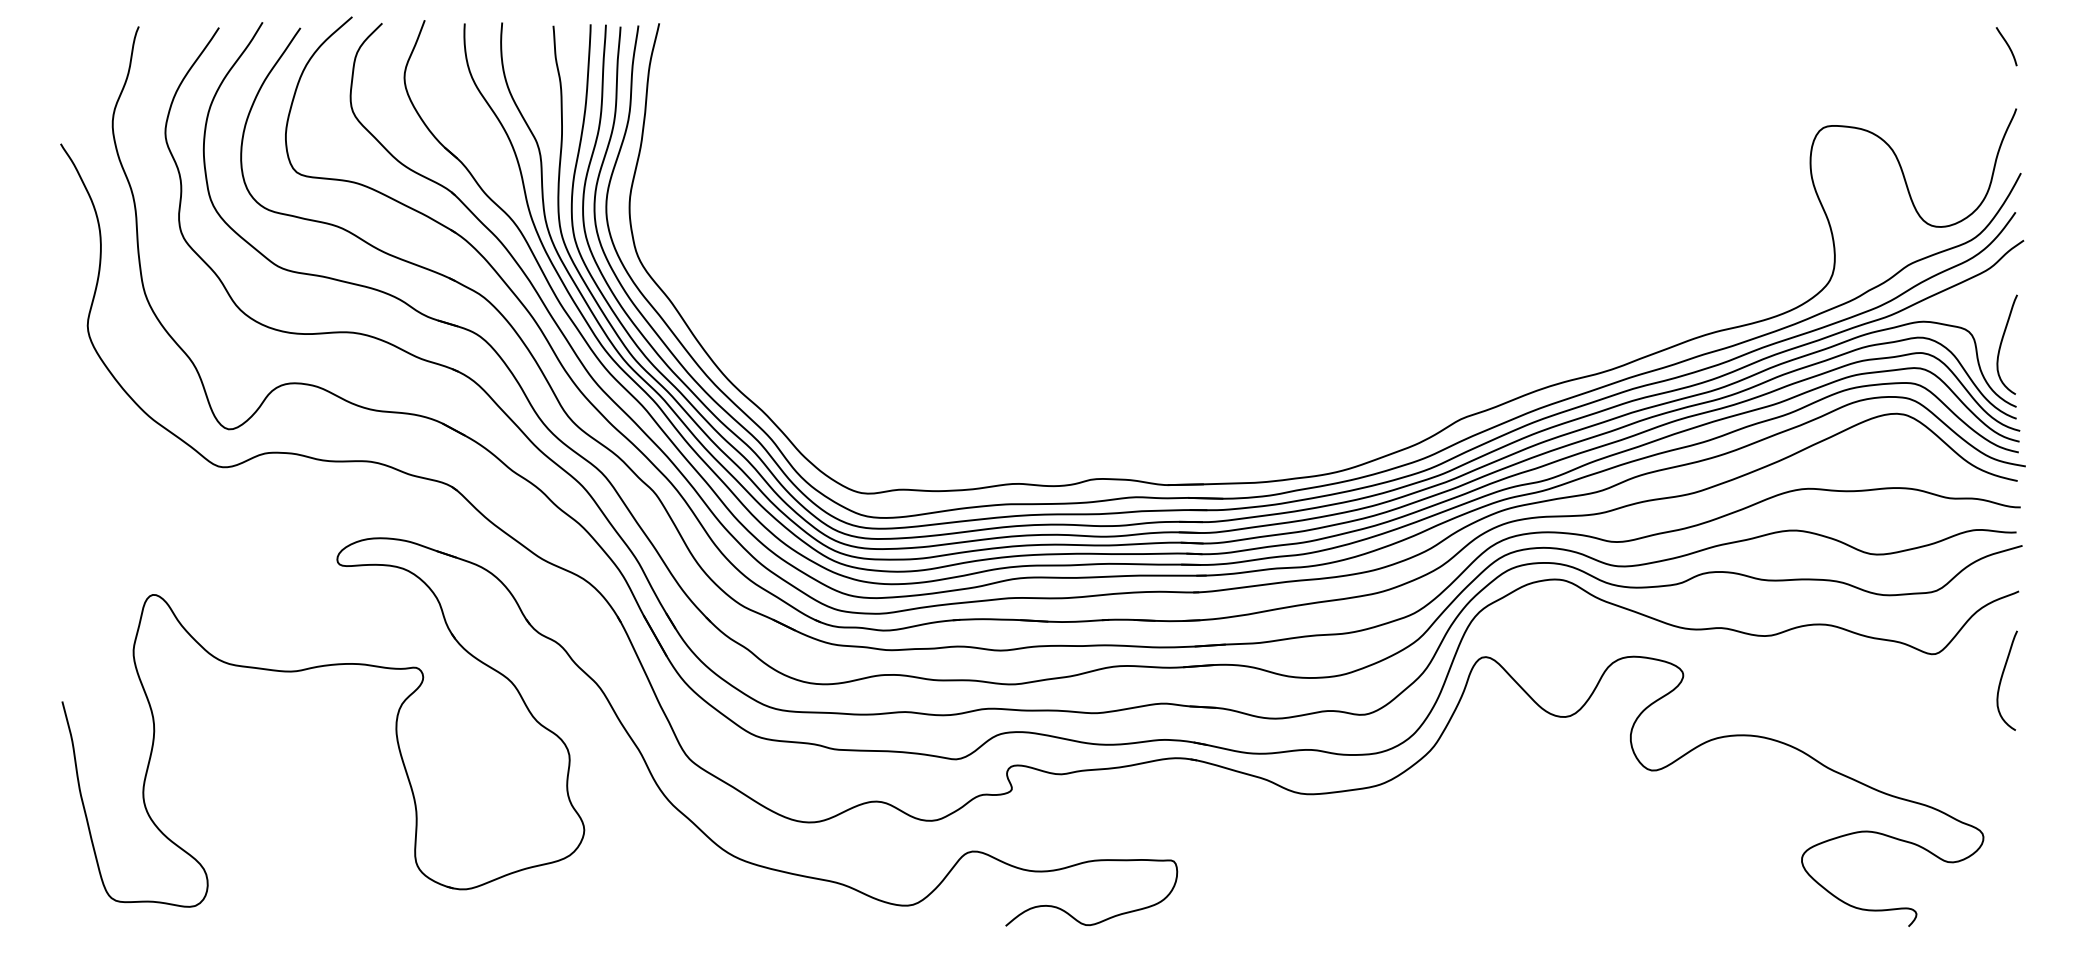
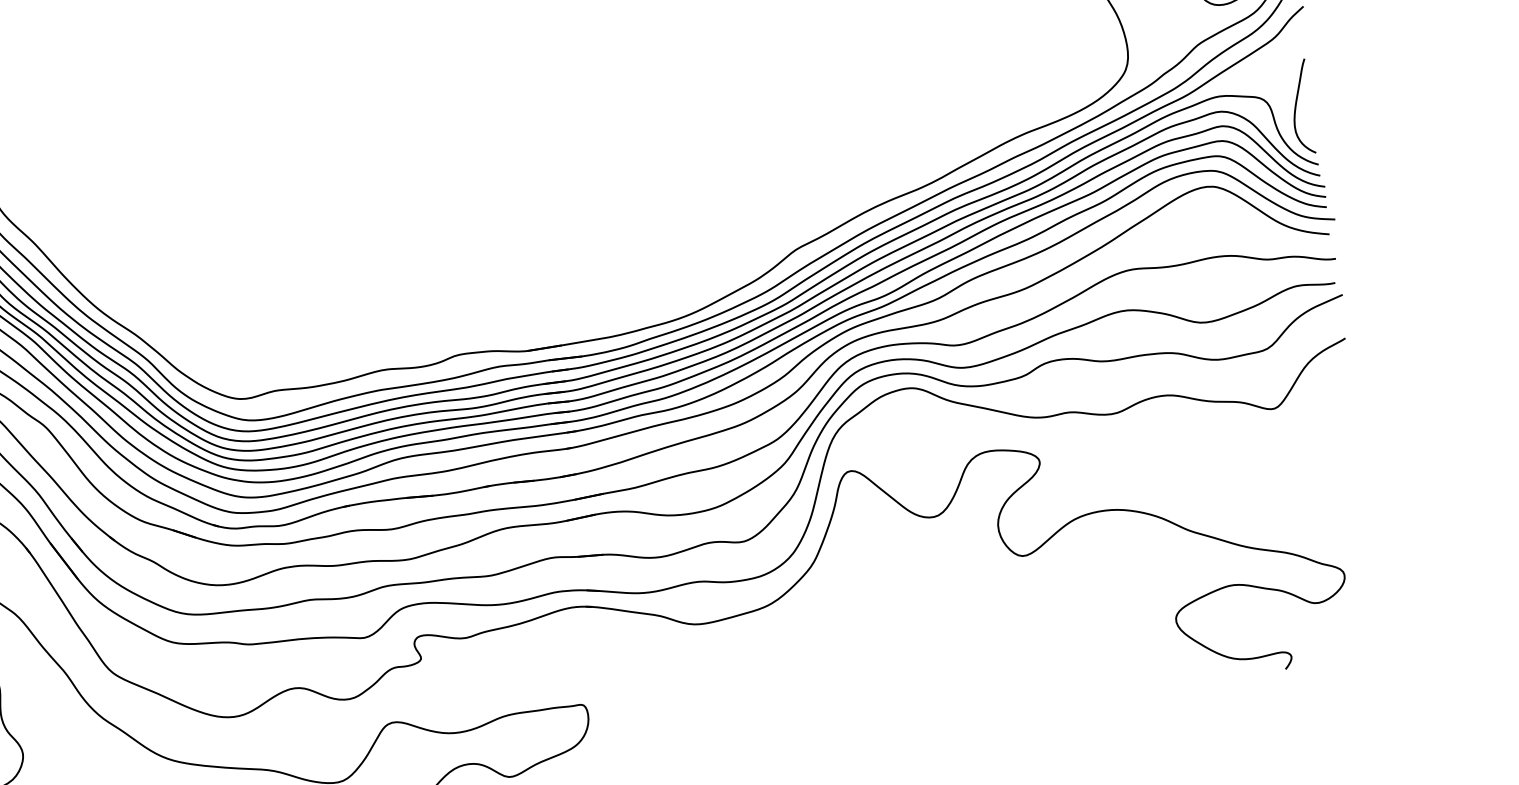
curve: (2002, 678) -> (1341, 422), removed

